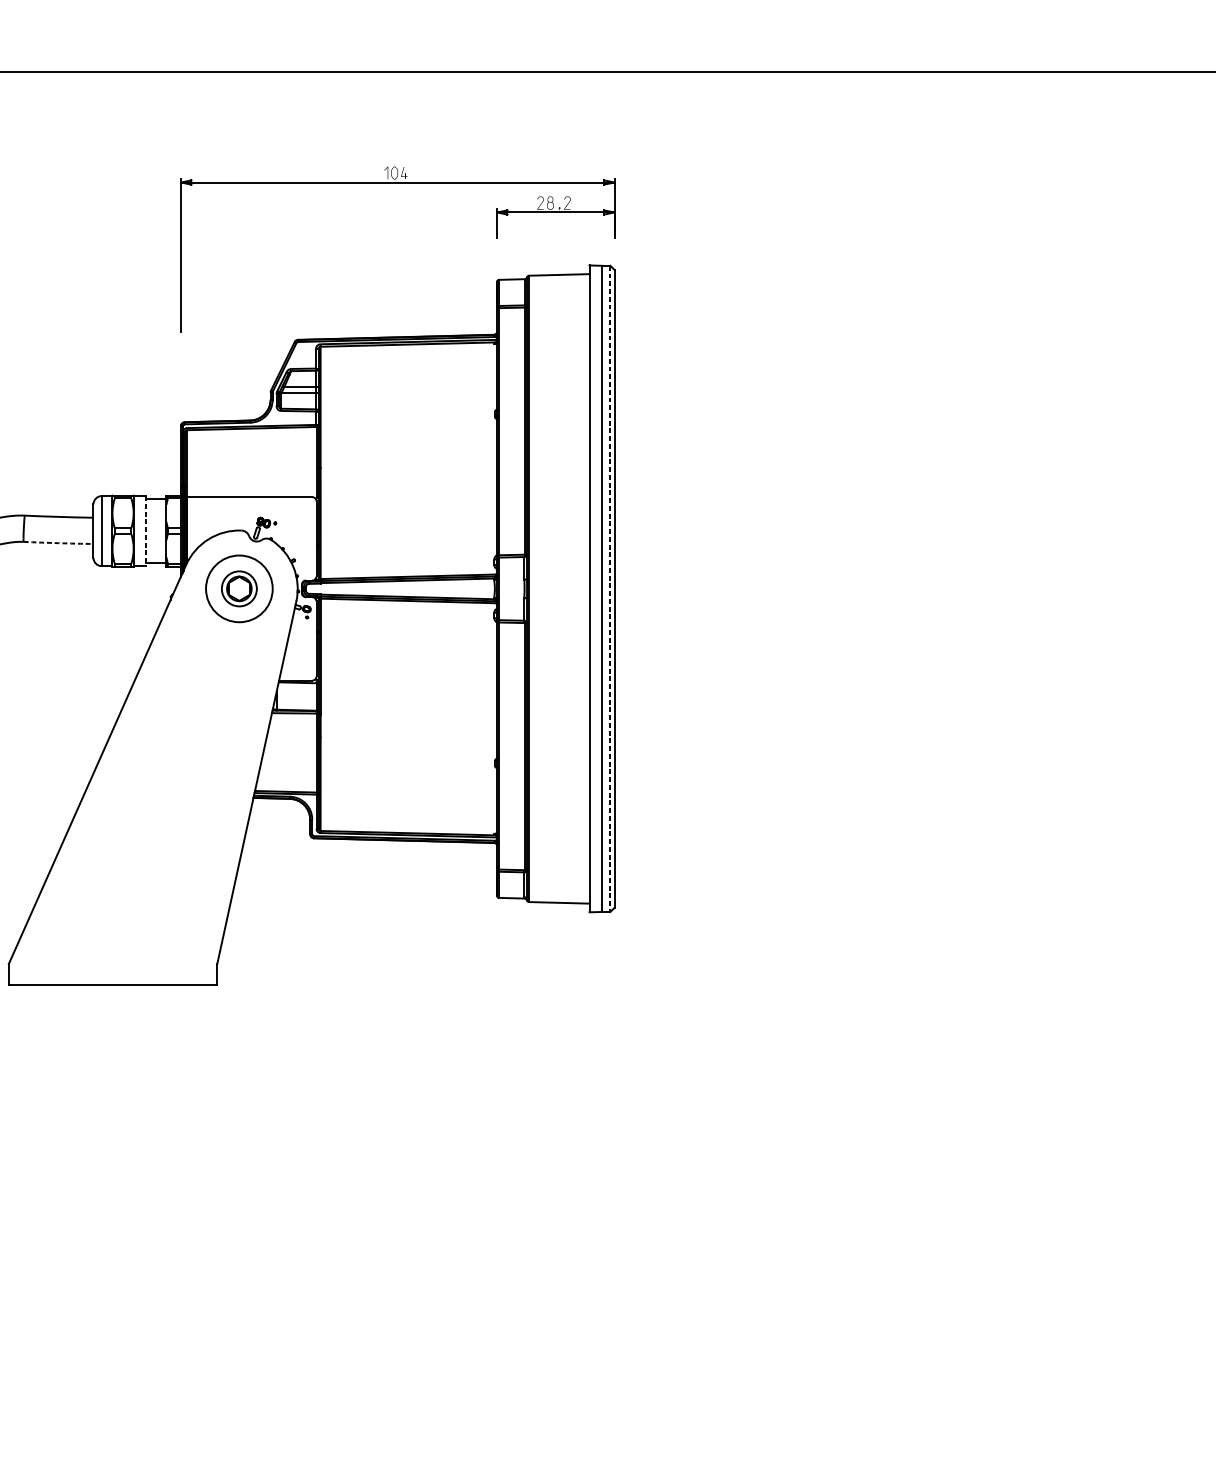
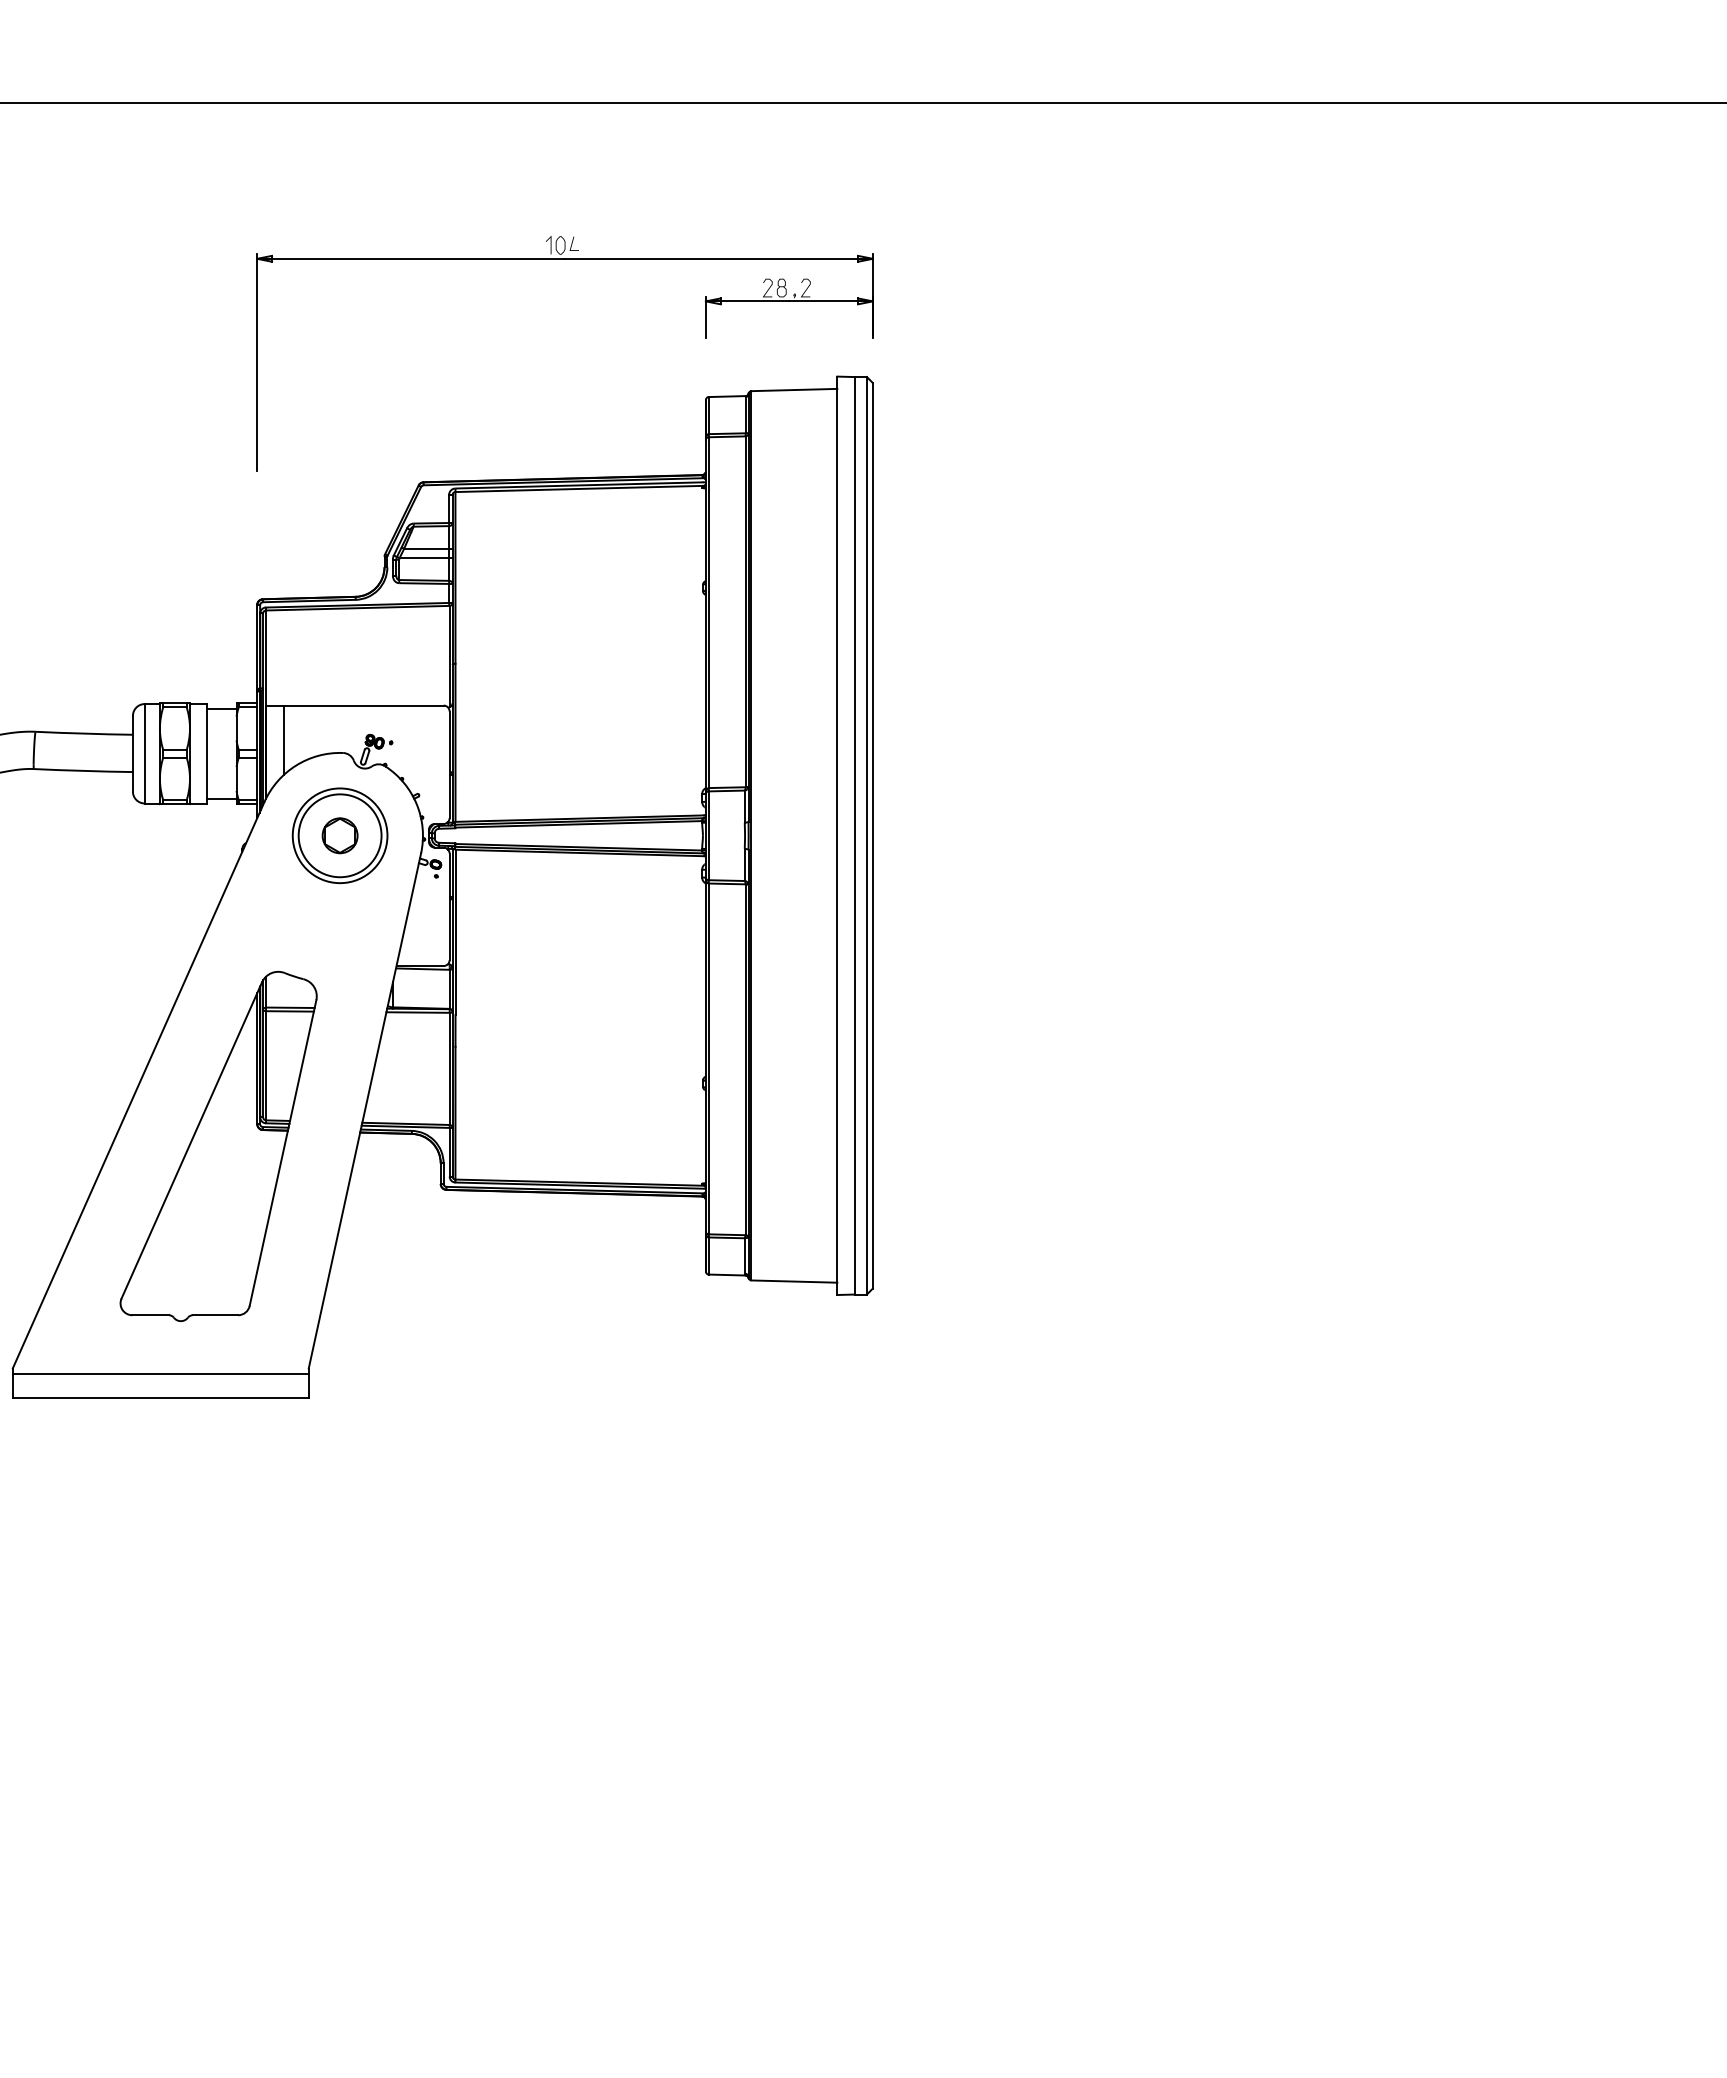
line: (199, 521) -> (283, 739), added
line: (145, 530) -> (206, 753), dashed -> solid
arc: (58, 542) -> (83, 770), dashed -> solid
circle: (238, 588) -> (339, 835), size x1.67
line: (610, 588) -> (866, 835), dashed -> solid
part: (153, 807) -> (218, 1146), added
line: (112, 968) -> (160, 1374), added

